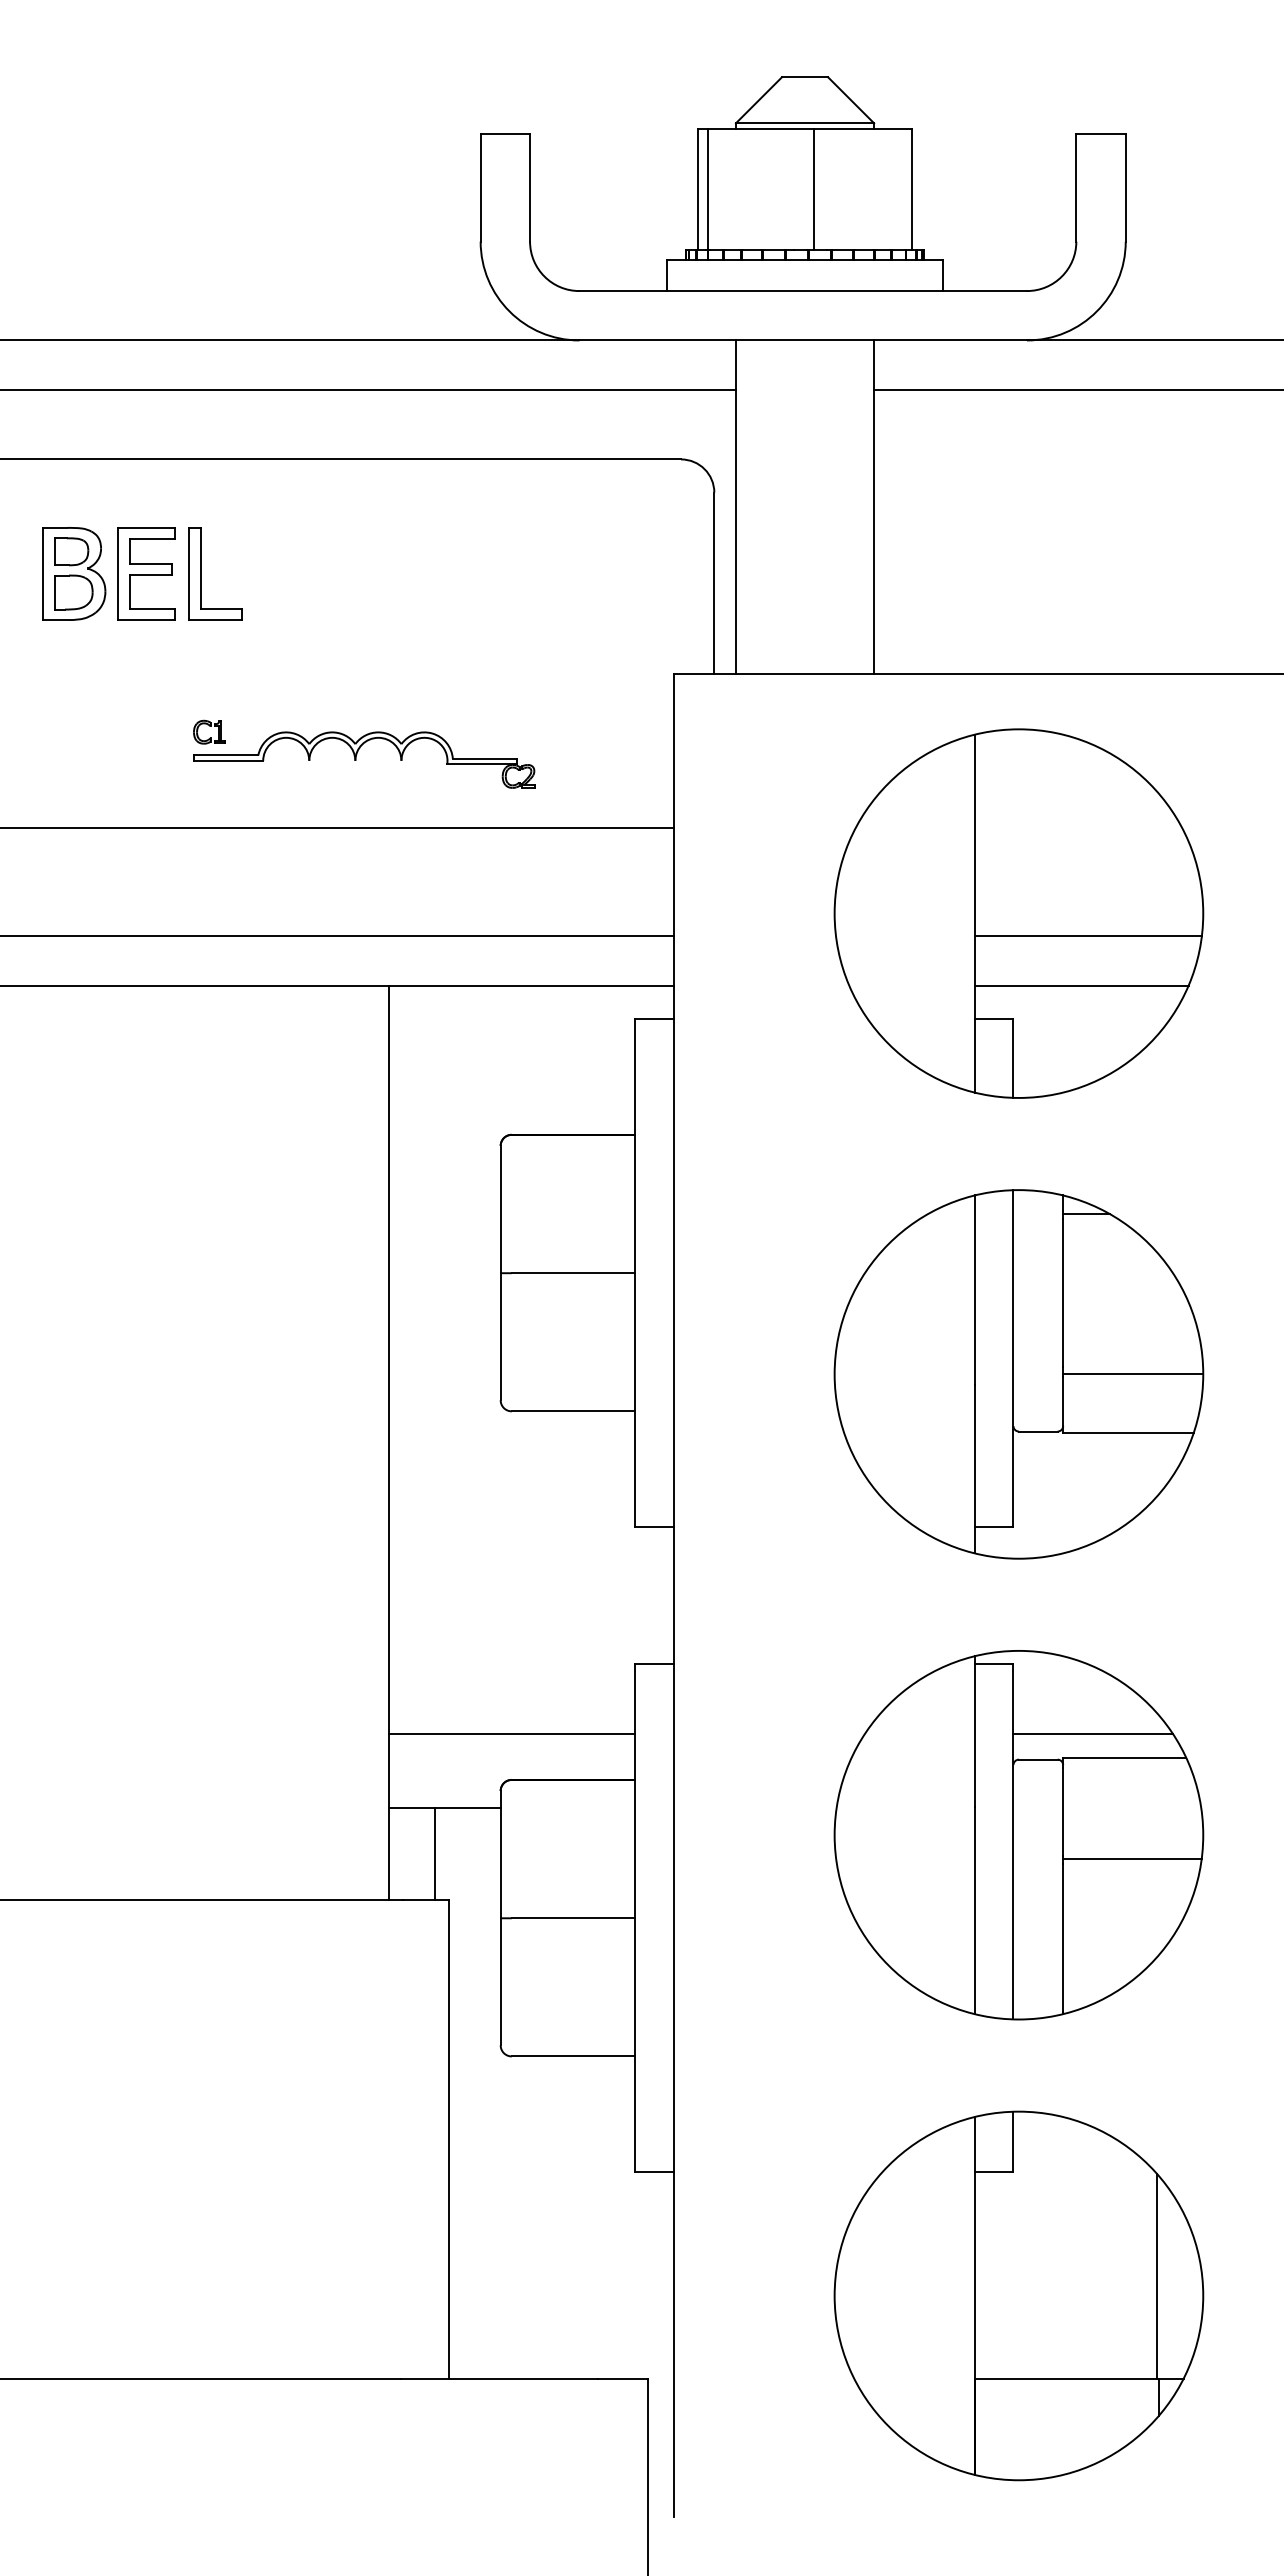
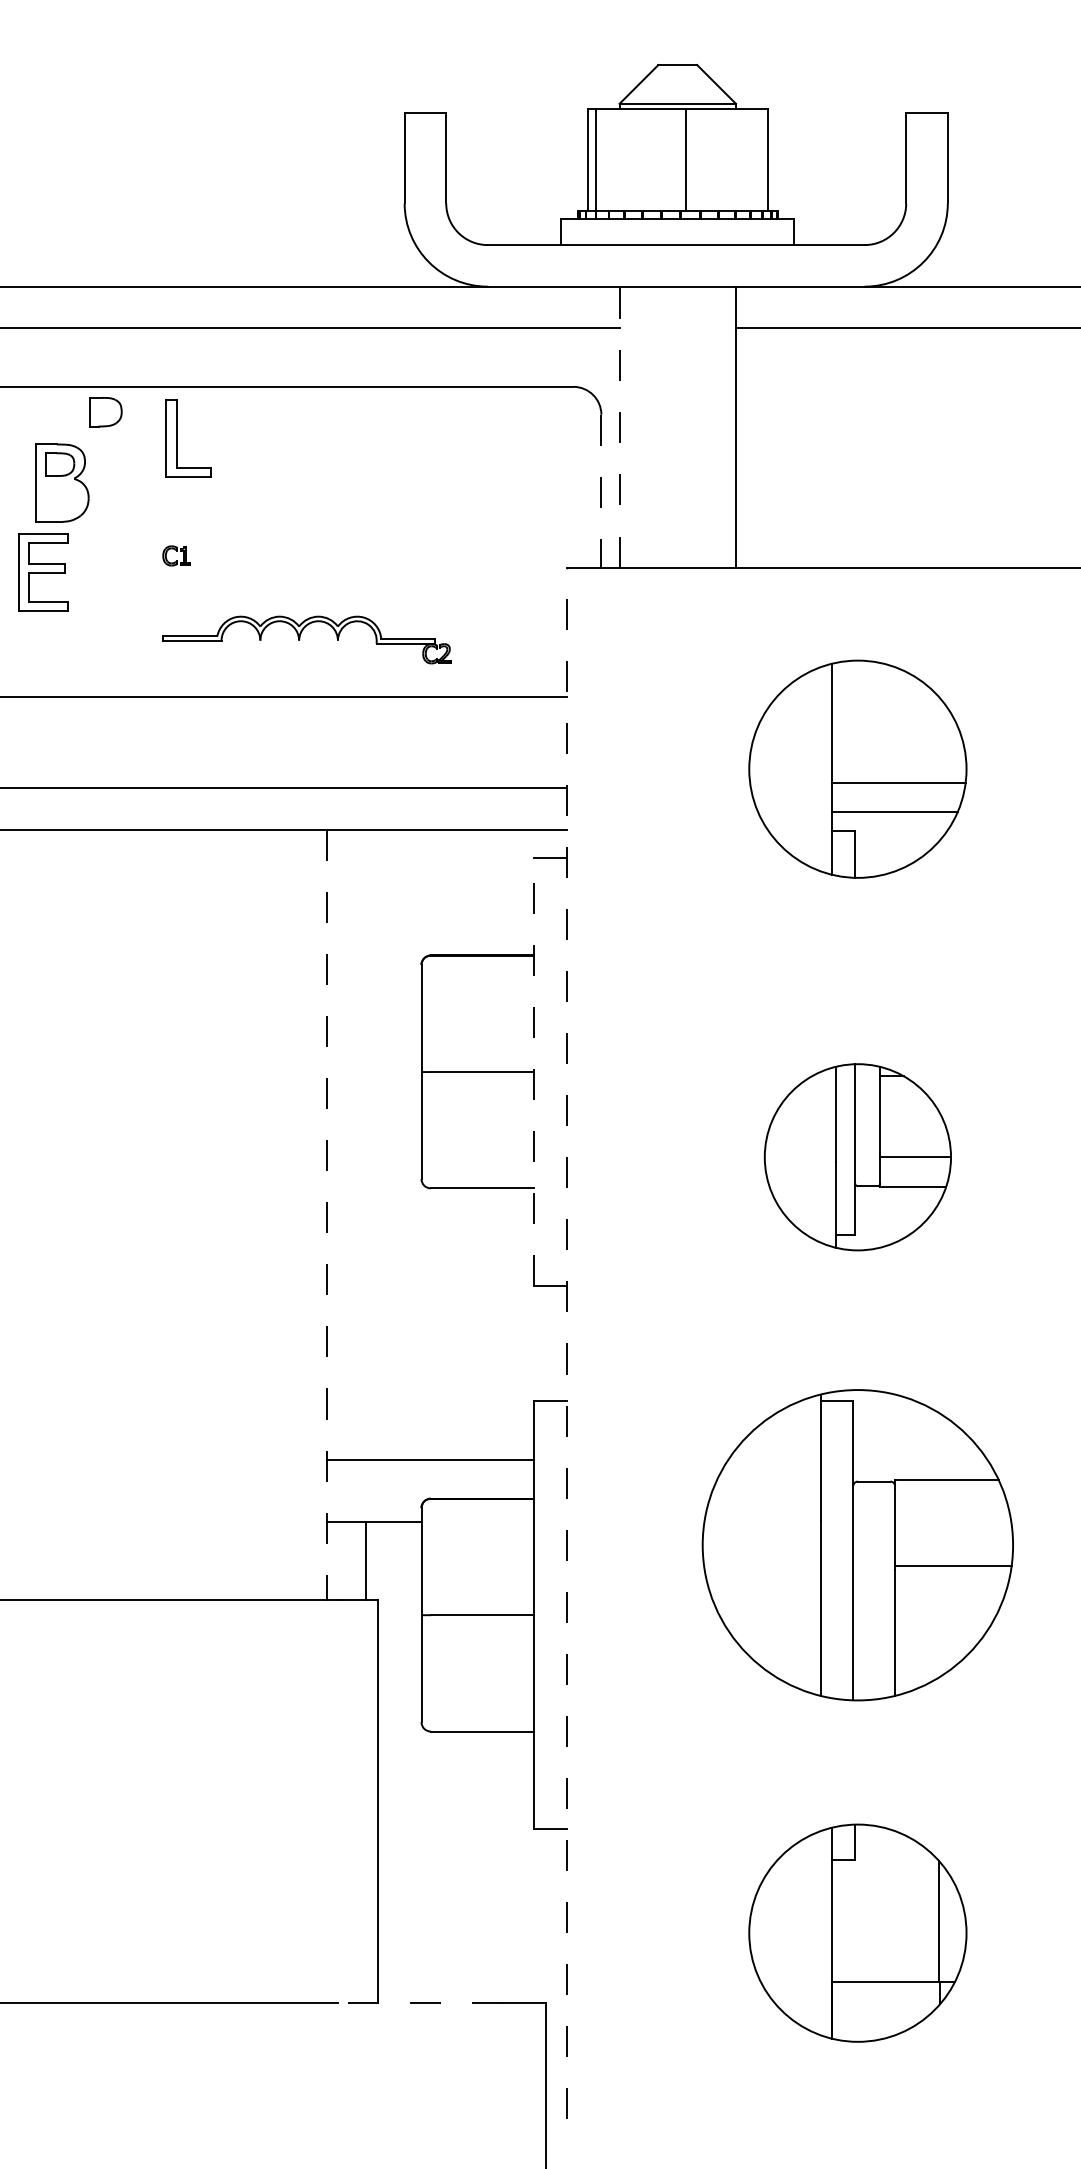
line: (735, 507) -> (619, 427), solid -> dashed
part: (146, 573) -> (43, 572), moved
part: (201, 573) -> (177, 438), moved
line: (714, 583) -> (601, 491), solid -> dashed
part: (73, 592) -> (105, 412), moved
part: (209, 731) -> (176, 555), moved
part: (1018, 913) -> (857, 769), size x0.7
line: (634, 1272) -> (534, 1071), solid -> dashed
part: (1018, 1374) -> (857, 1157), size x0.6
line: (388, 1443) -> (327, 1215), solid -> dashed
line: (673, 1595) -> (567, 1343), solid -> dashed
line: (1092, 1733) -> (919, 1459), removed
part: (1018, 2295) -> (857, 1932), size x0.7
line: (498, 2378) -> (419, 2002), solid -> dashed

